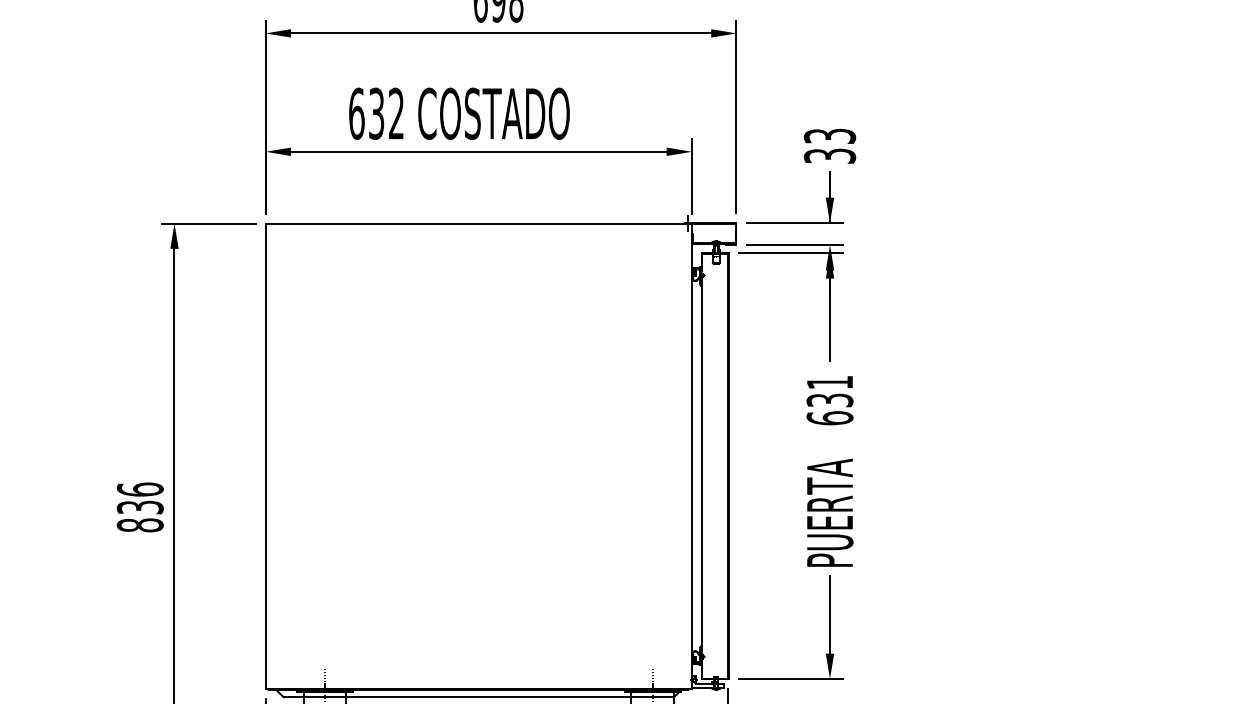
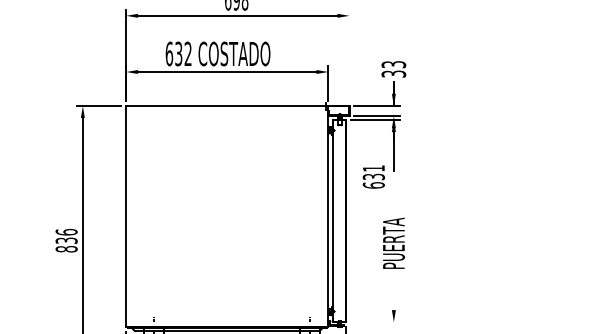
line: (736, 114) -> (349, 54), removed
text: (829, 399) -> (373, 176), moved
line: (829, 614) -> (393, 291), removed
line: (789, 679) -> (374, 322), removed

